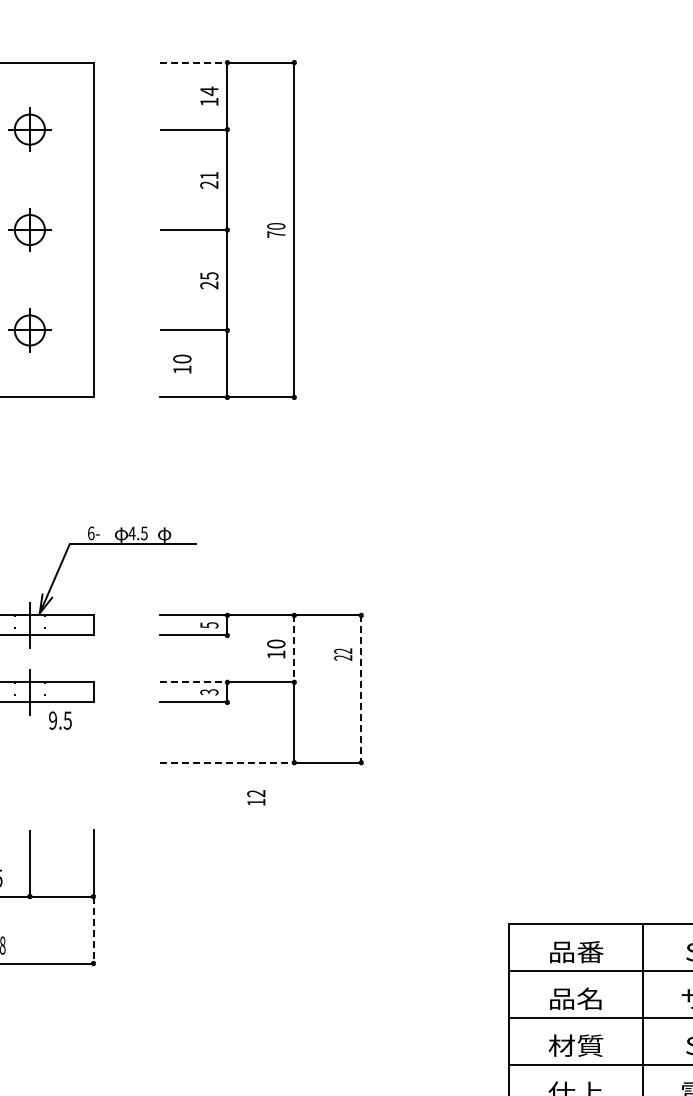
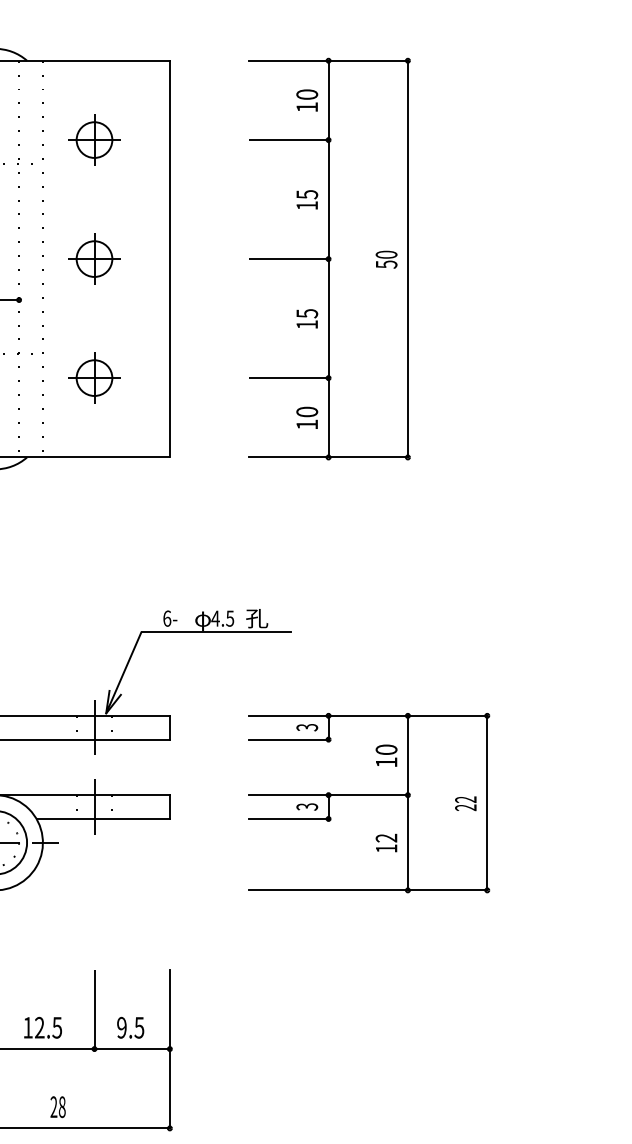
line: (194, 62) -> (289, 60), dashed -> solid
text: (209, 91) -> (307, 94), 14 -> 10
text: (209, 179) -> (307, 199), 21 -> 15
text: (276, 234) -> (386, 264), 70 -> 50
text: (209, 285) -> (307, 324), 25 -> 15
text: (182, 363) -> (307, 417), moved
text: (166, 533) -> (256, 618), φ -> 孔
text: (208, 625) -> (306, 727), 5 -> 3
line: (294, 649) -> (408, 756), dashed -> solid
text: (343, 654) -> (466, 803), moved
line: (194, 682) -> (289, 795), dashed -> solid
line: (361, 689) -> (487, 803), dashed -> solid
text: (60, 720) -> (130, 1027), moved
line: (227, 762) -> (328, 890), dashed -> solid
text: (256, 797) -> (386, 842), moved
line: (93, 930) -> (169, 1089), dashed -> solid

